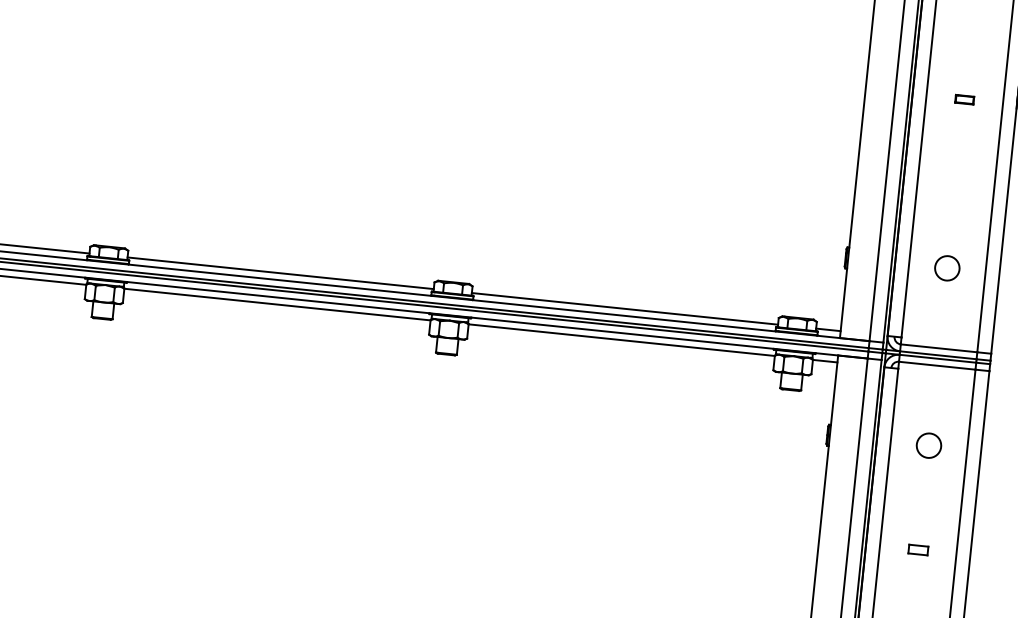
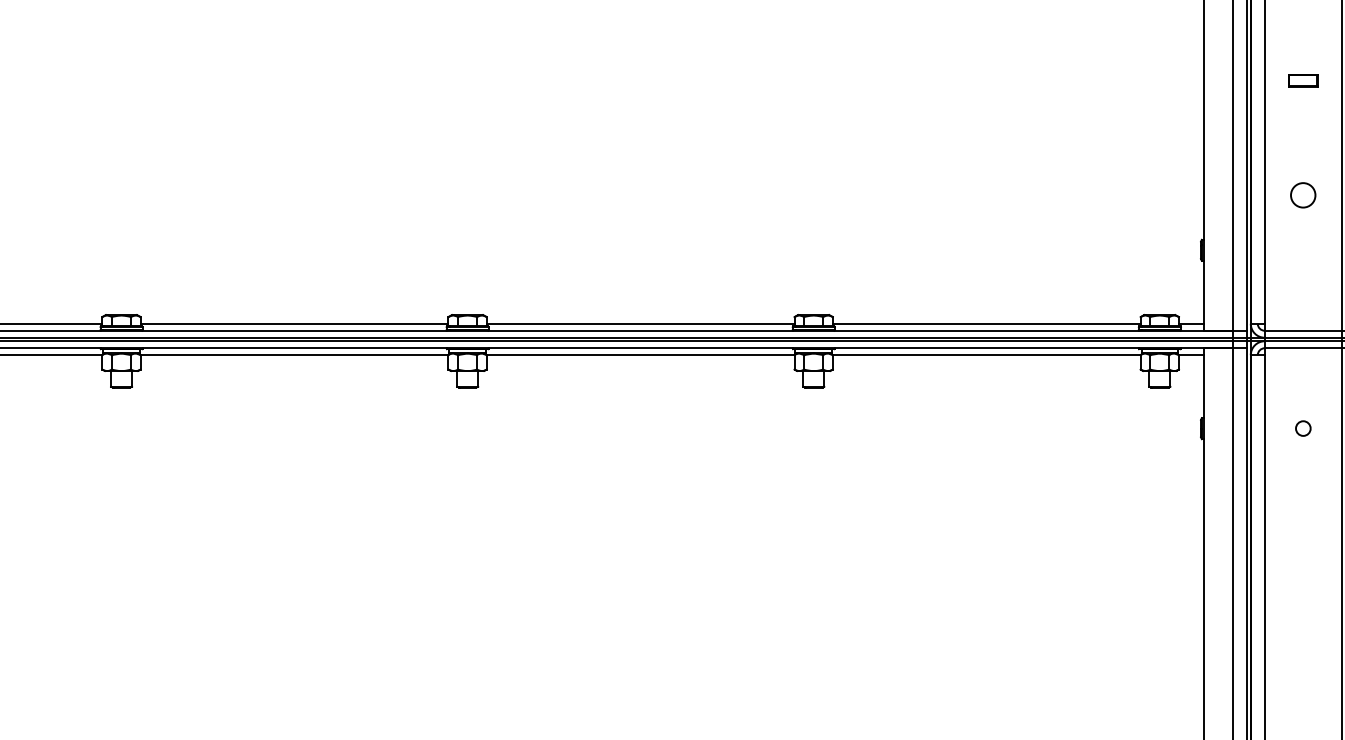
part: (964, 99) -> (1302, 80), size x1.6
circle: (947, 268) -> (1303, 195), moved
circle: (929, 445) -> (1303, 428), size x0.6
part: (918, 550) -> (1303, 533), removed

